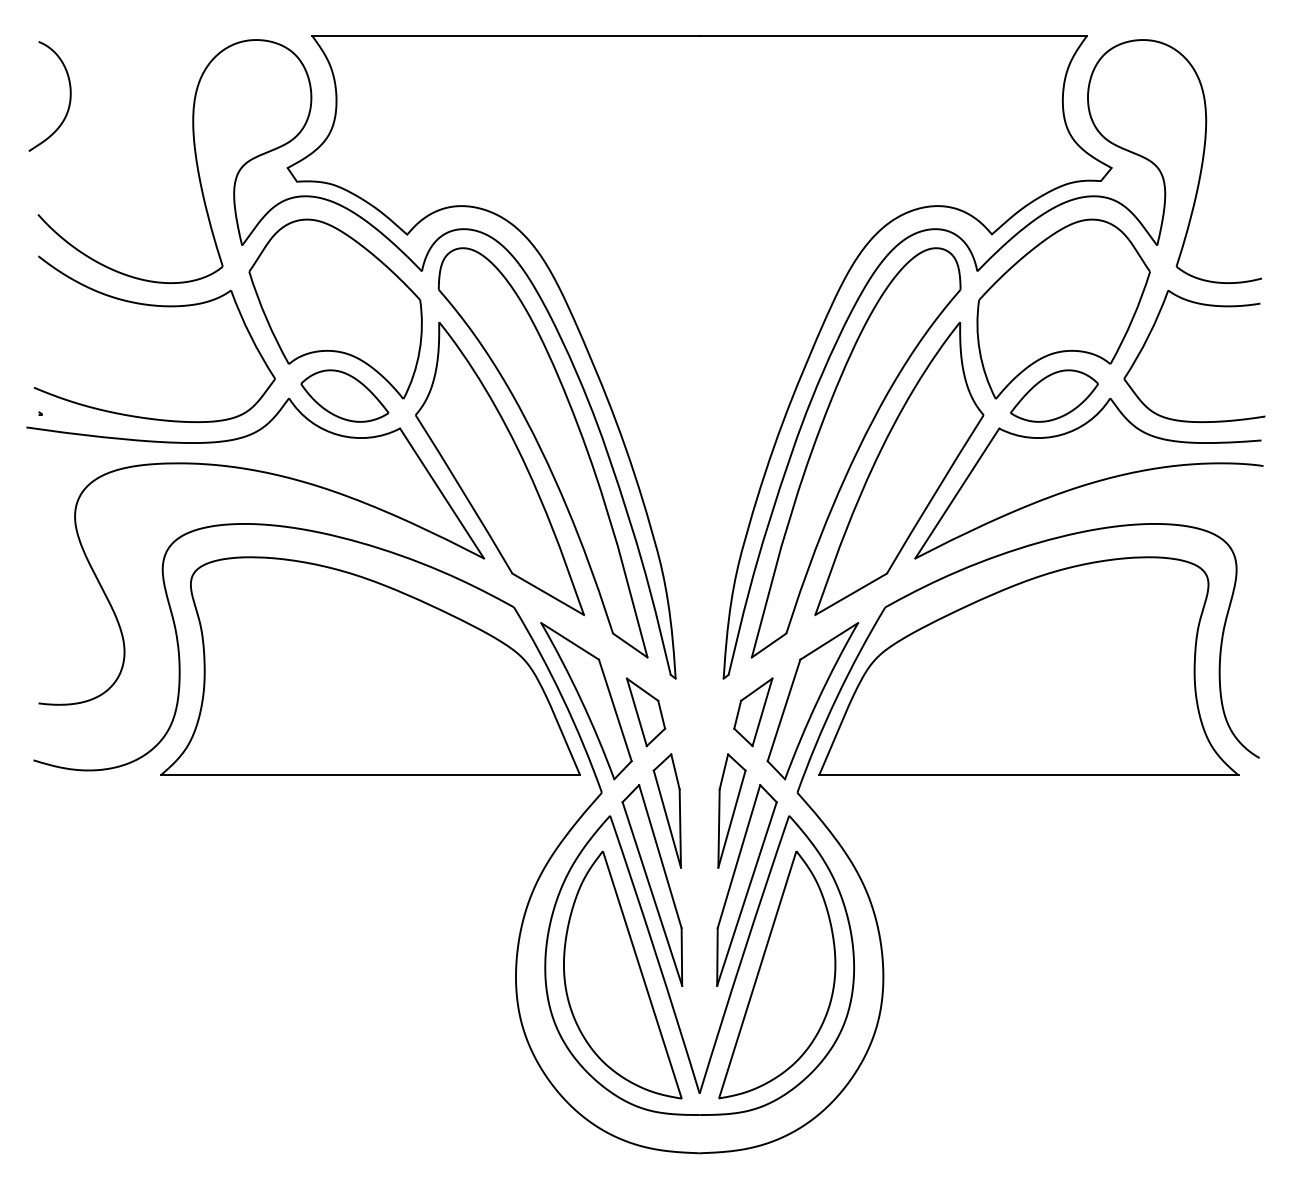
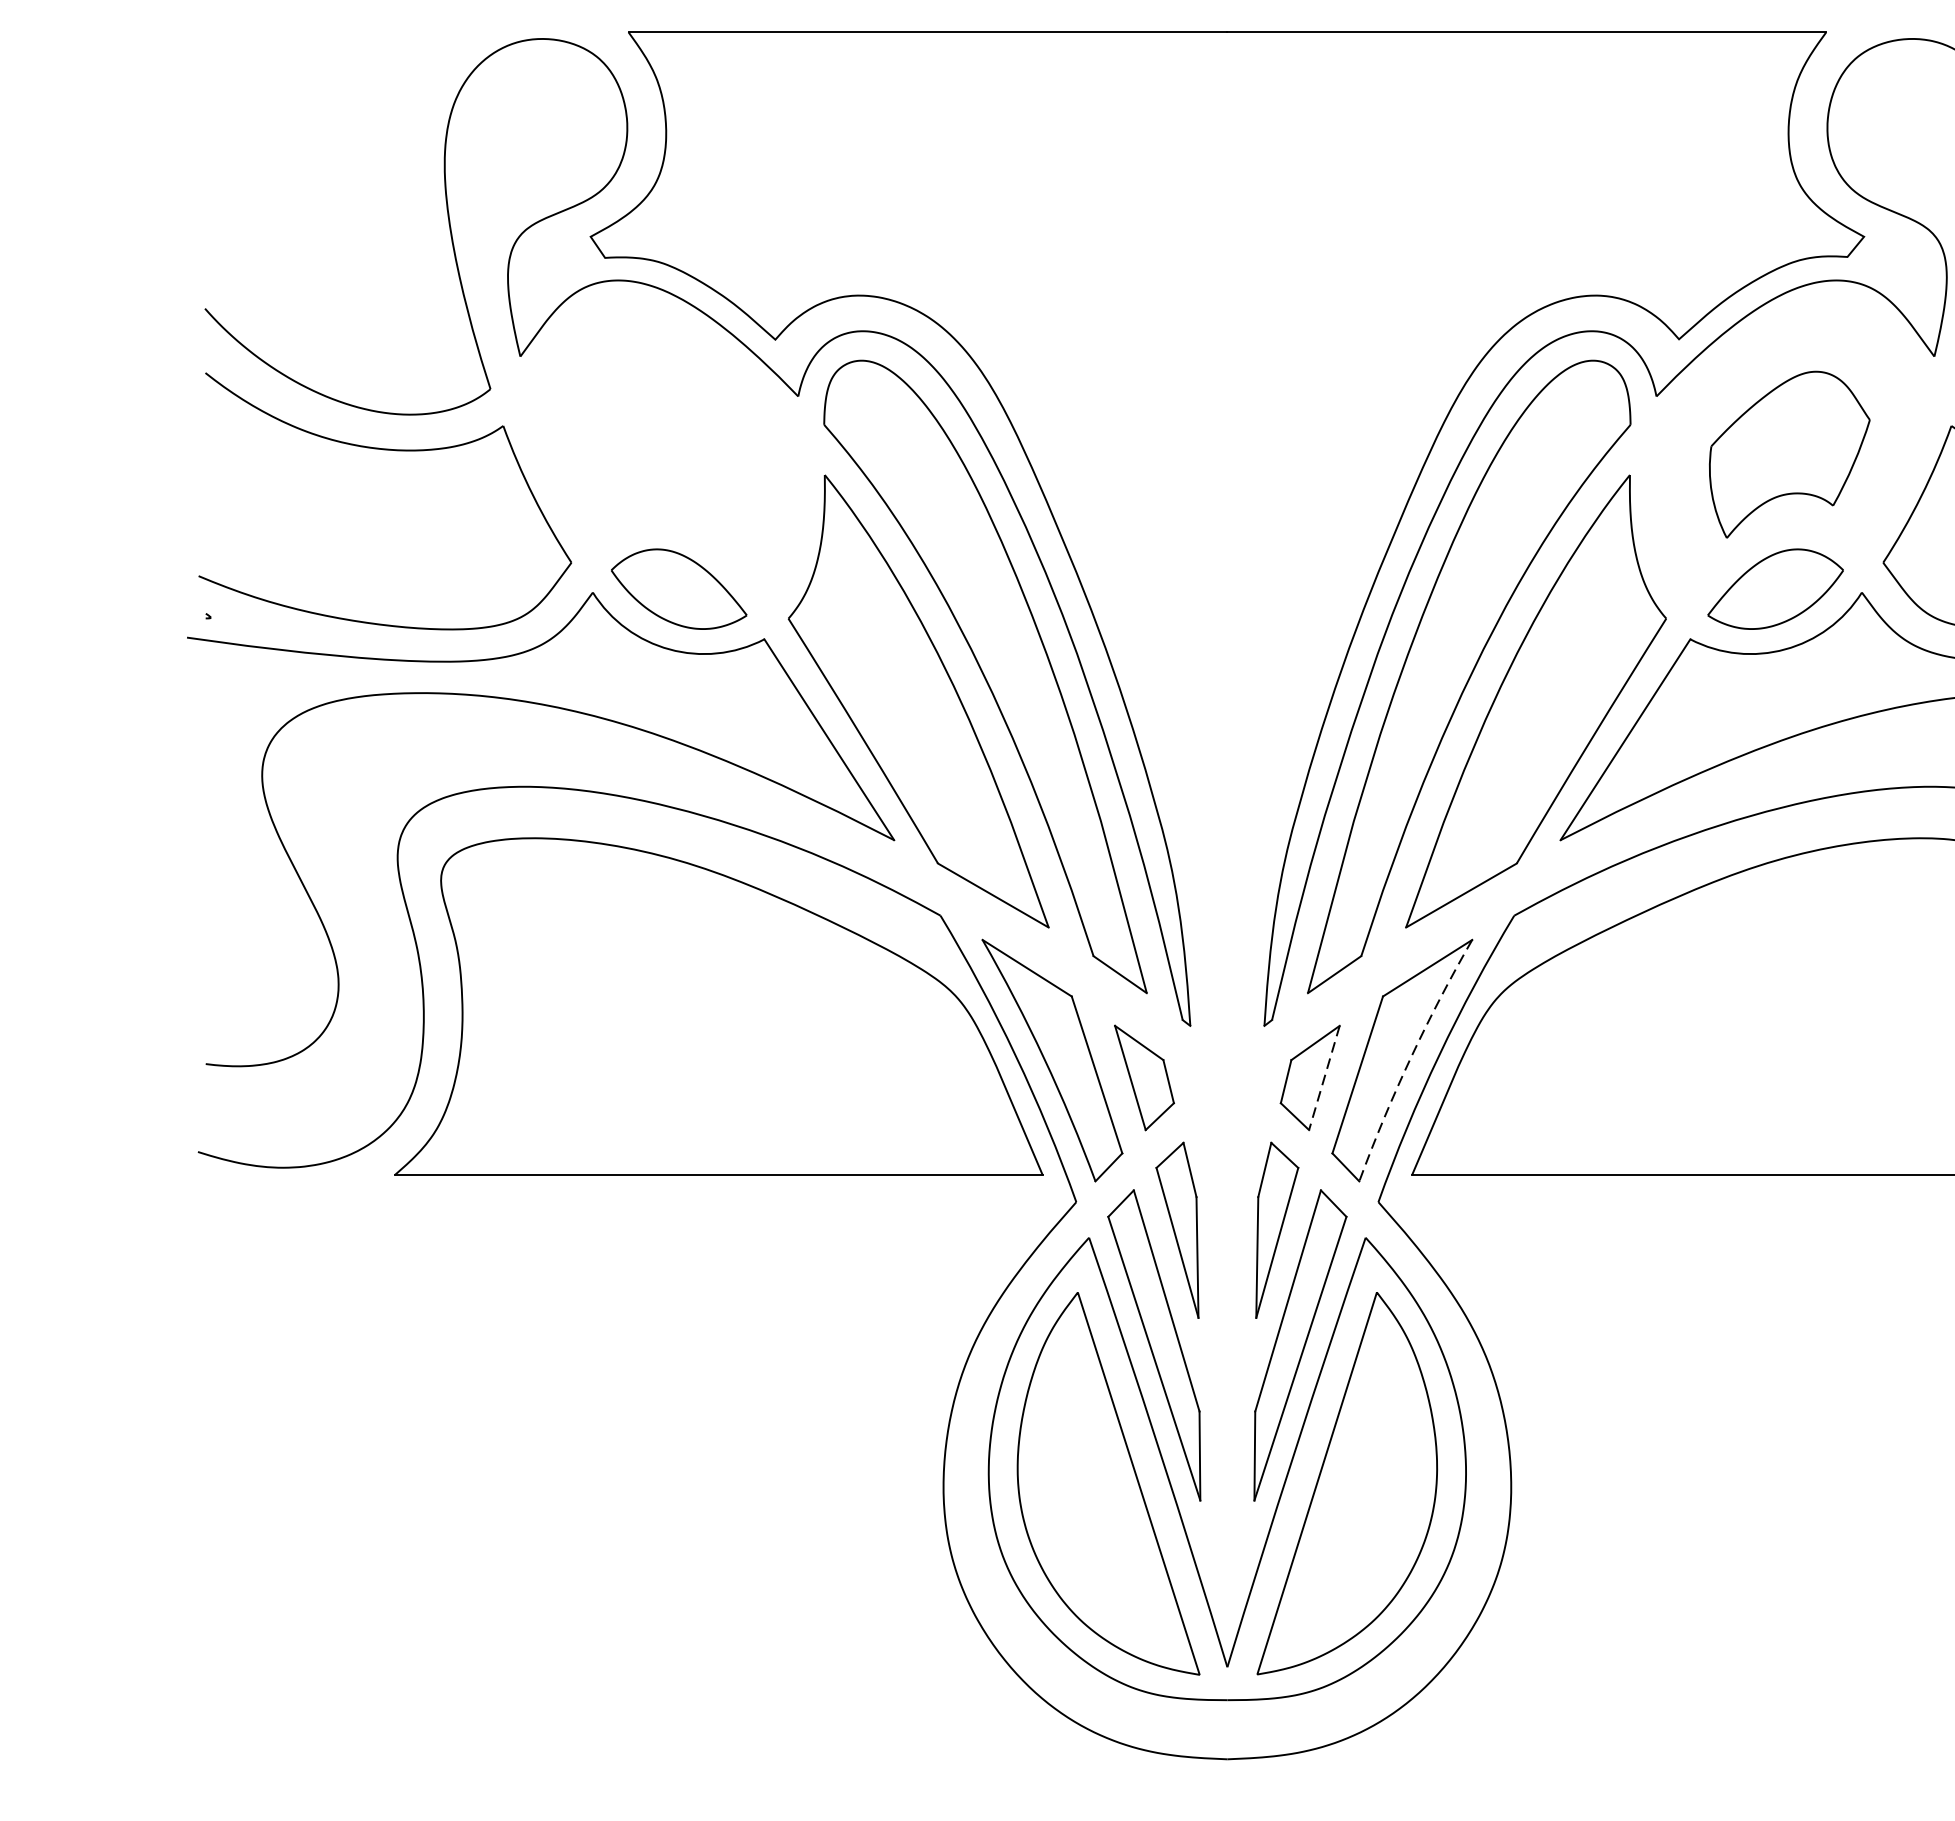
curve: (69, 96) -> (253, 126), removed
part: (335, 308) -> (664, 453), removed
part: (1063, 308) -> (1789, 453), size x0.6
arc: (818, 699) -> (1411, 1058), solid -> dashed
line: (762, 712) -> (1324, 1078), solid -> dashed

